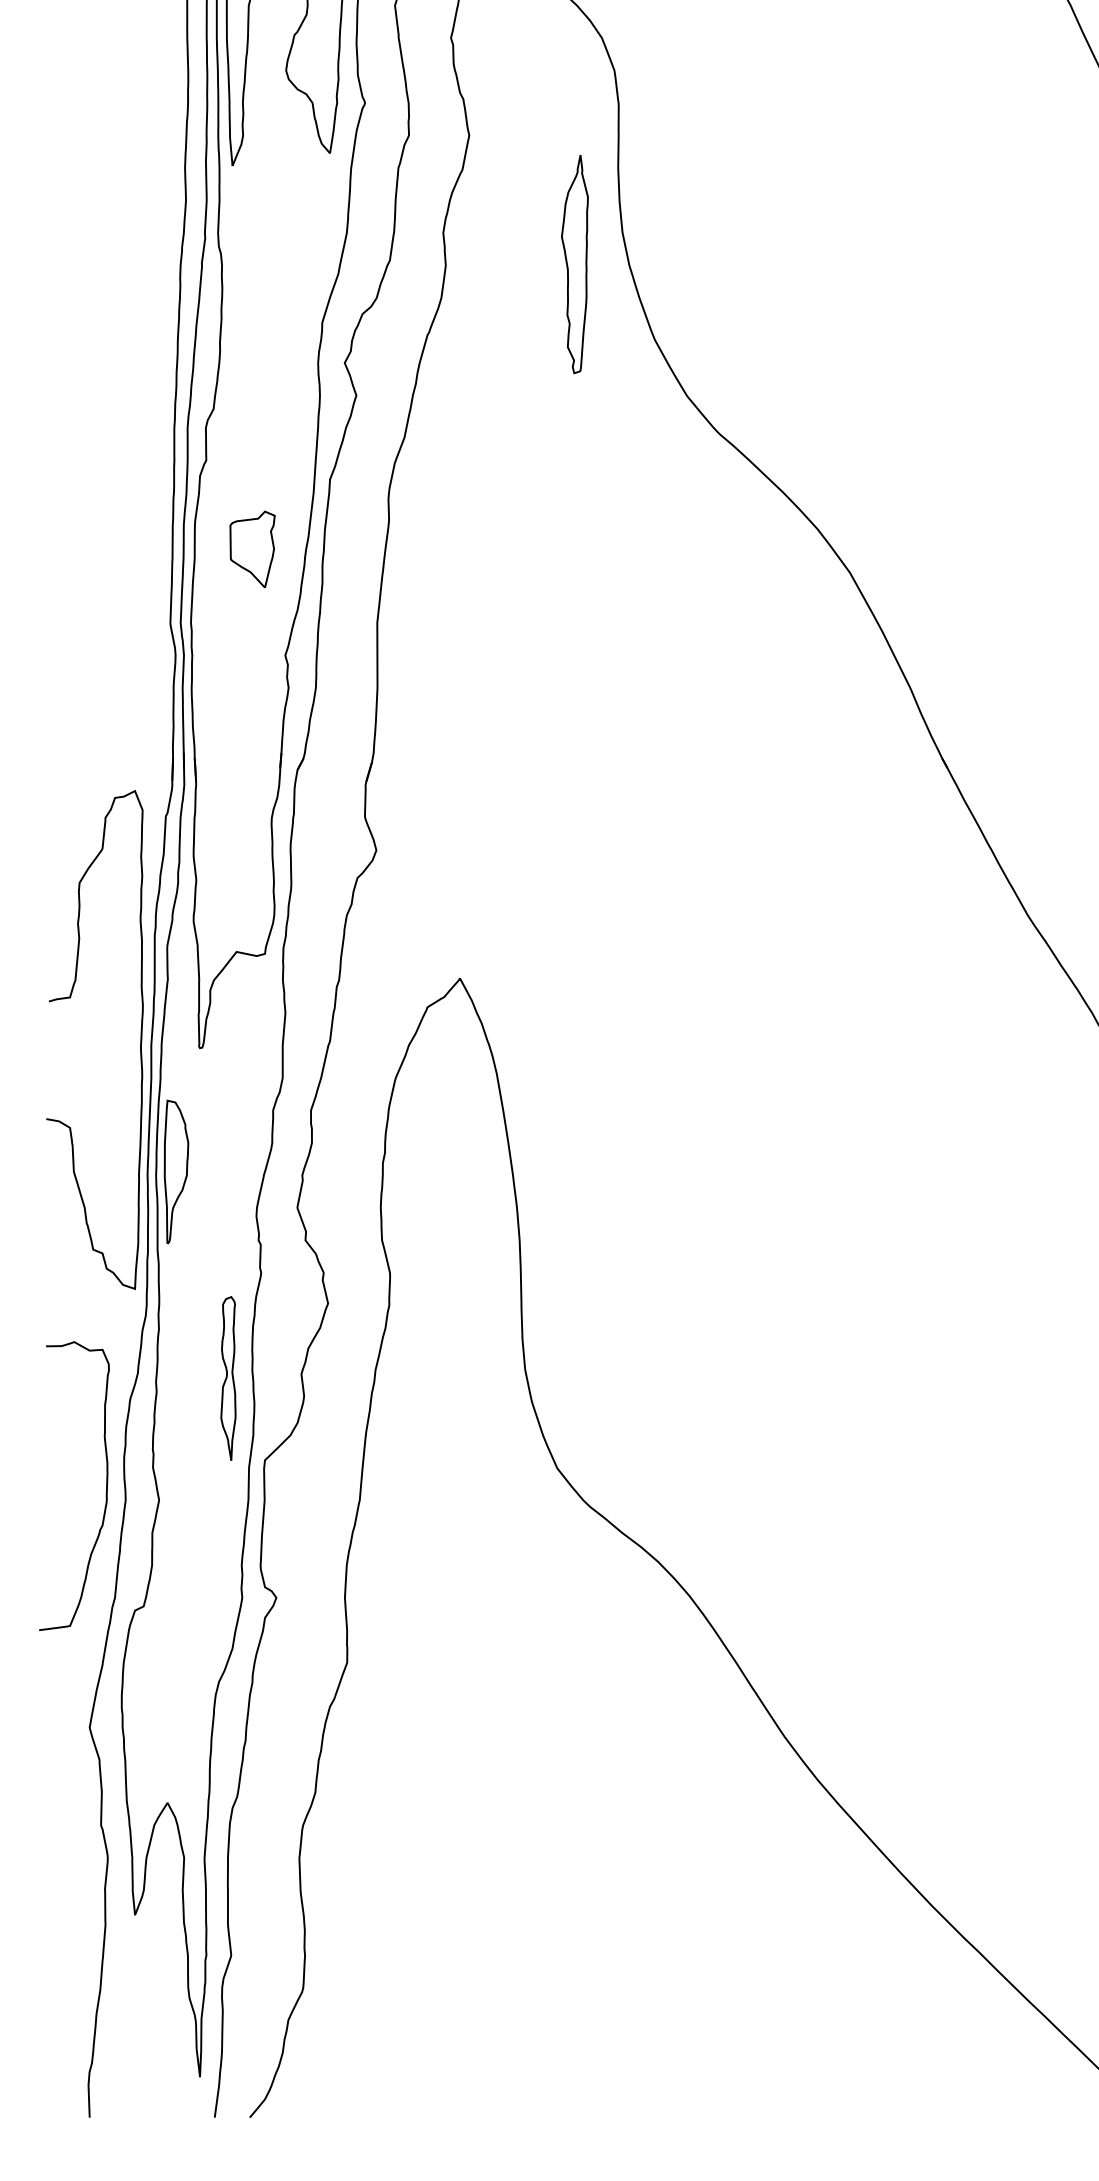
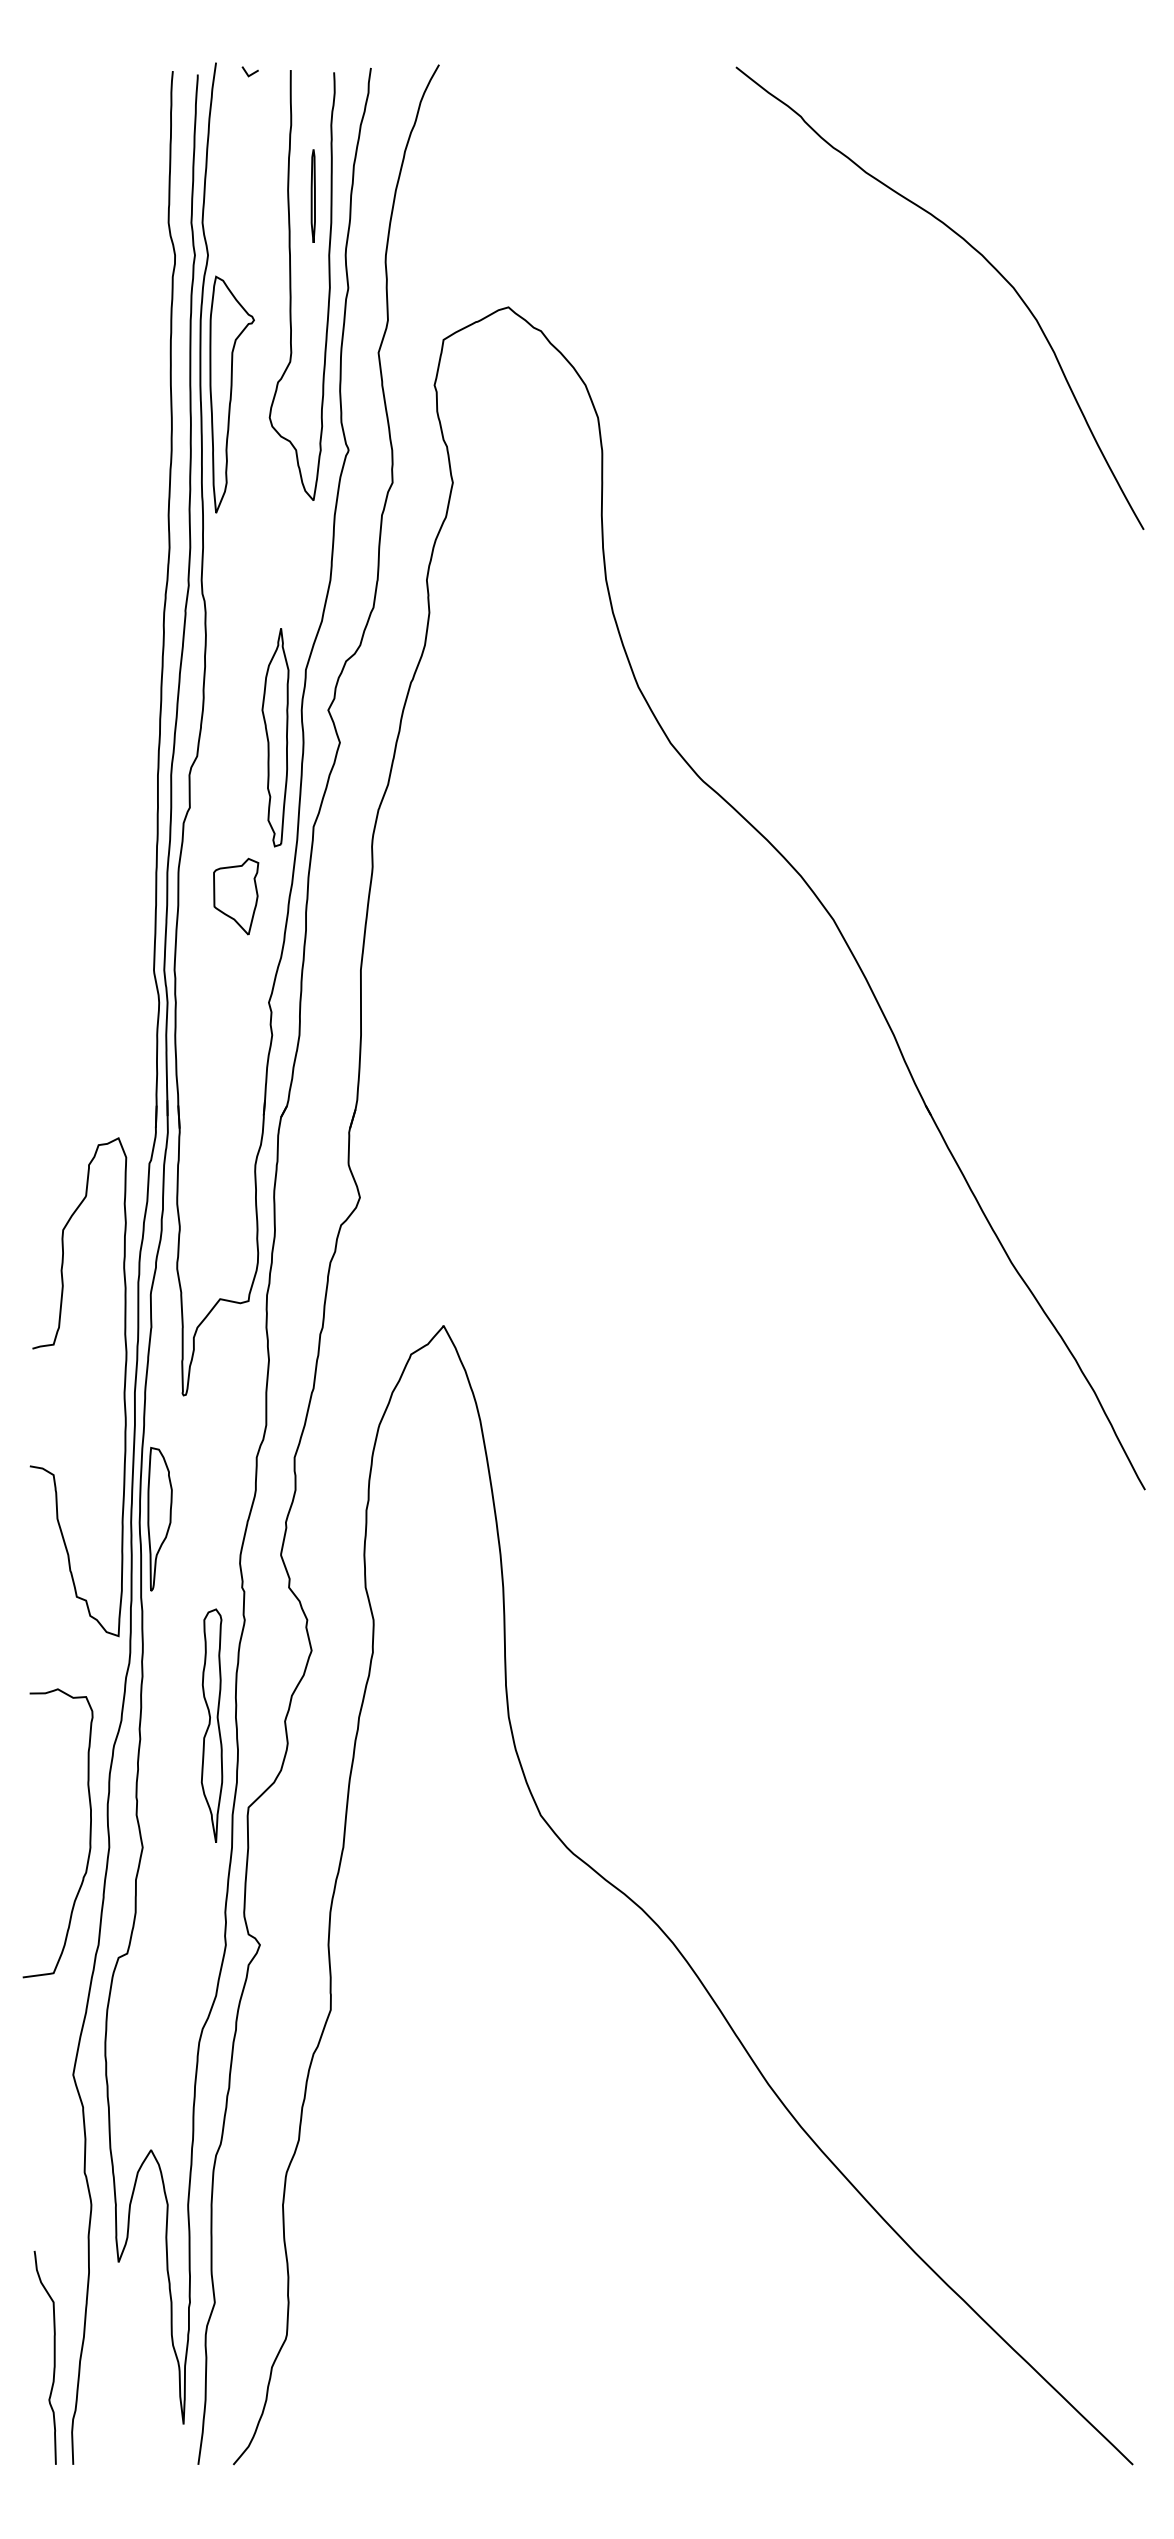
part: (574, 264) -> (275, 737), moved
part: (227, 1378) -> (211, 1725), size x1.43
curve: (69, 2010) -> (53, 2357), added

